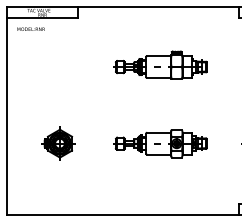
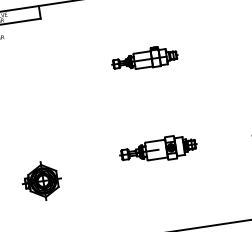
part: (160, 64) -> (144, 57), size x0.6
part: (58, 143) -> (41, 181), moved
part: (160, 143) -> (157, 149), size x0.7

